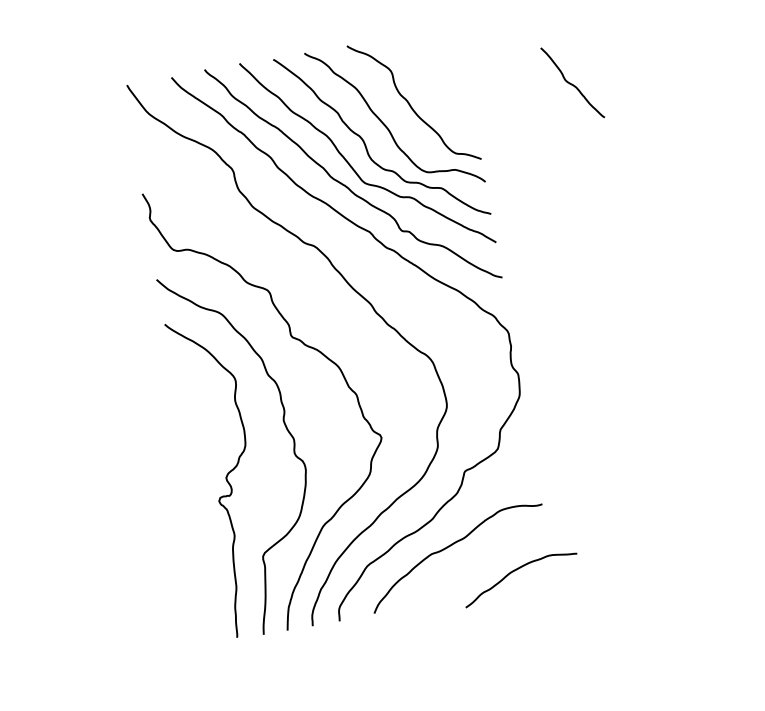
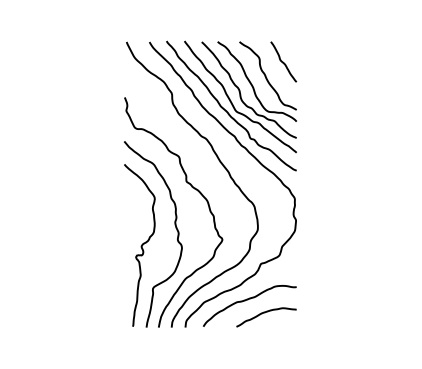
curve: (572, 82) -> (283, 61), moved
curve: (517, 571) -> (265, 313), moved

